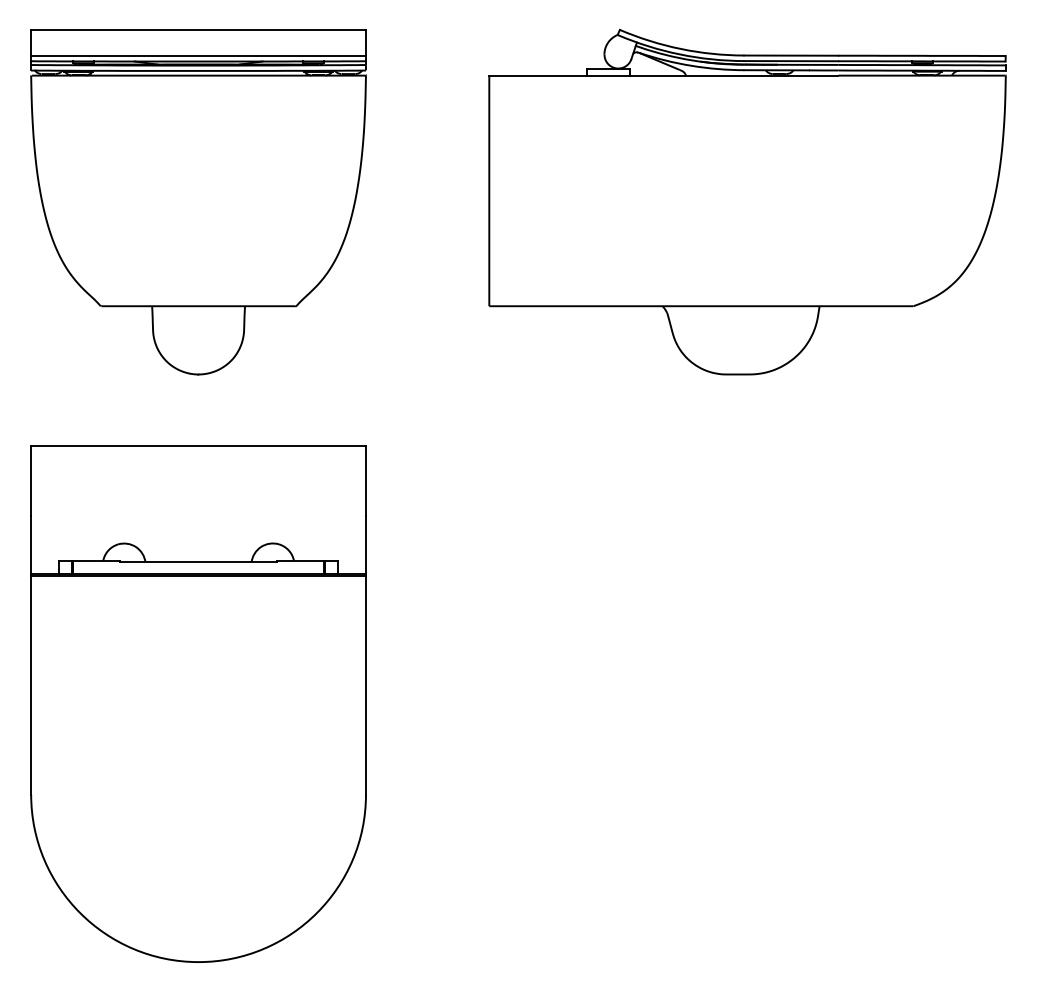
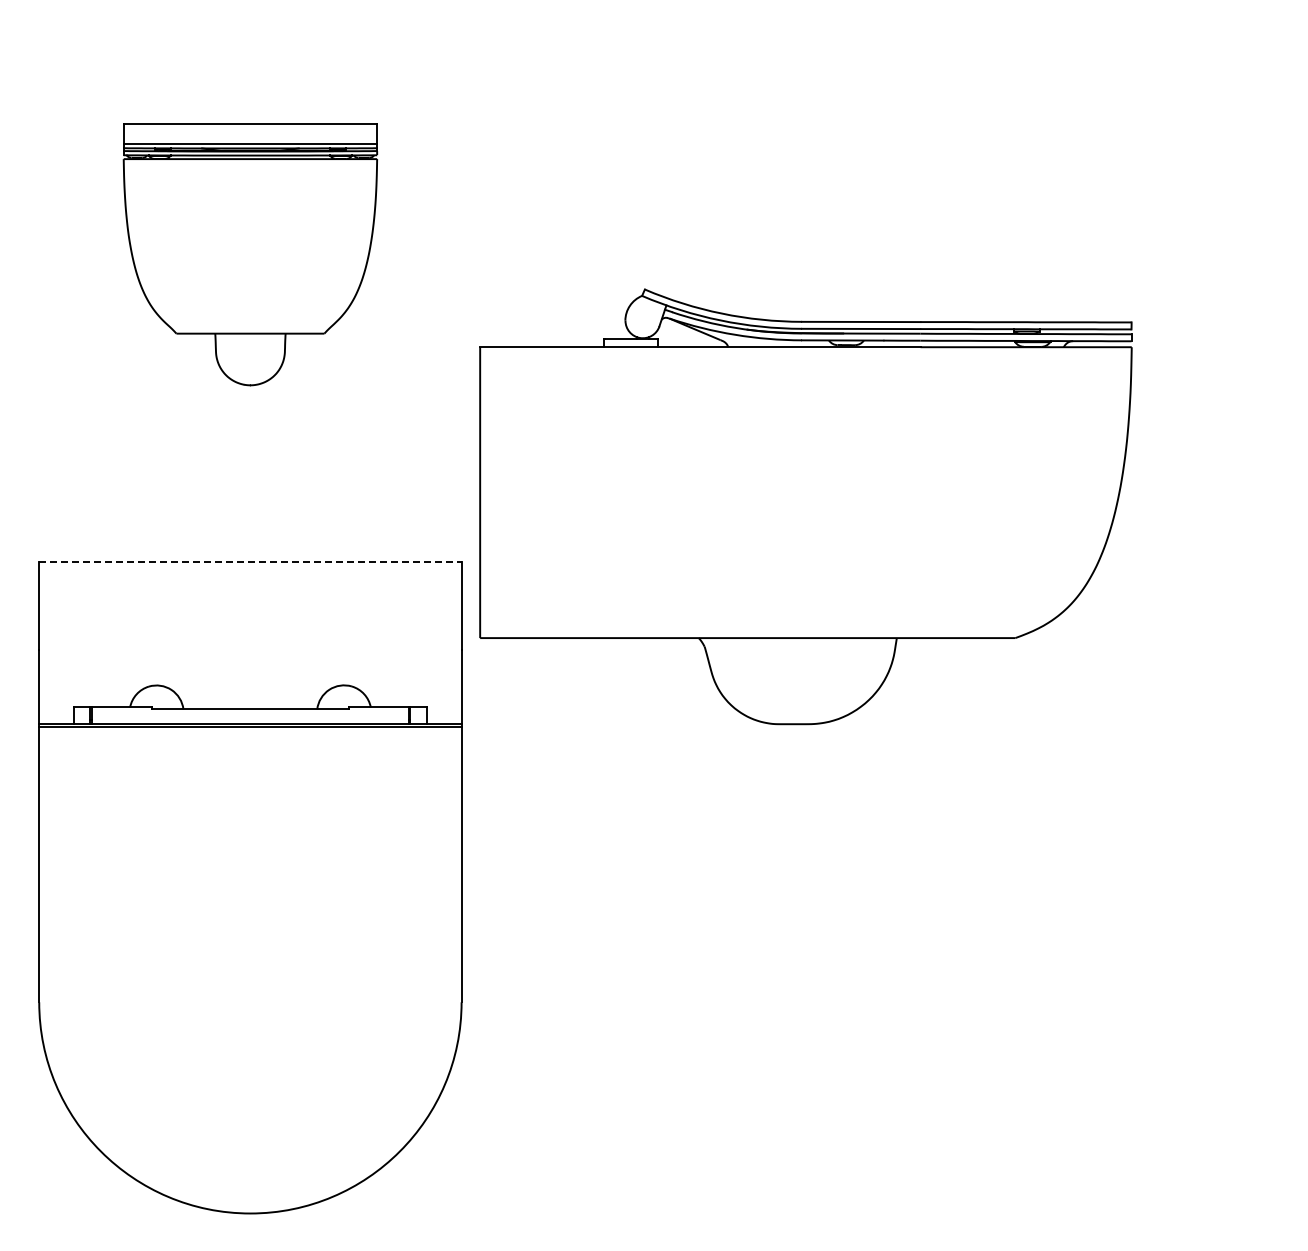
part: (198, 201) -> (250, 254), size x0.6
part: (747, 201) -> (805, 506), moved
line: (198, 446) -> (250, 562), solid -> dashed

